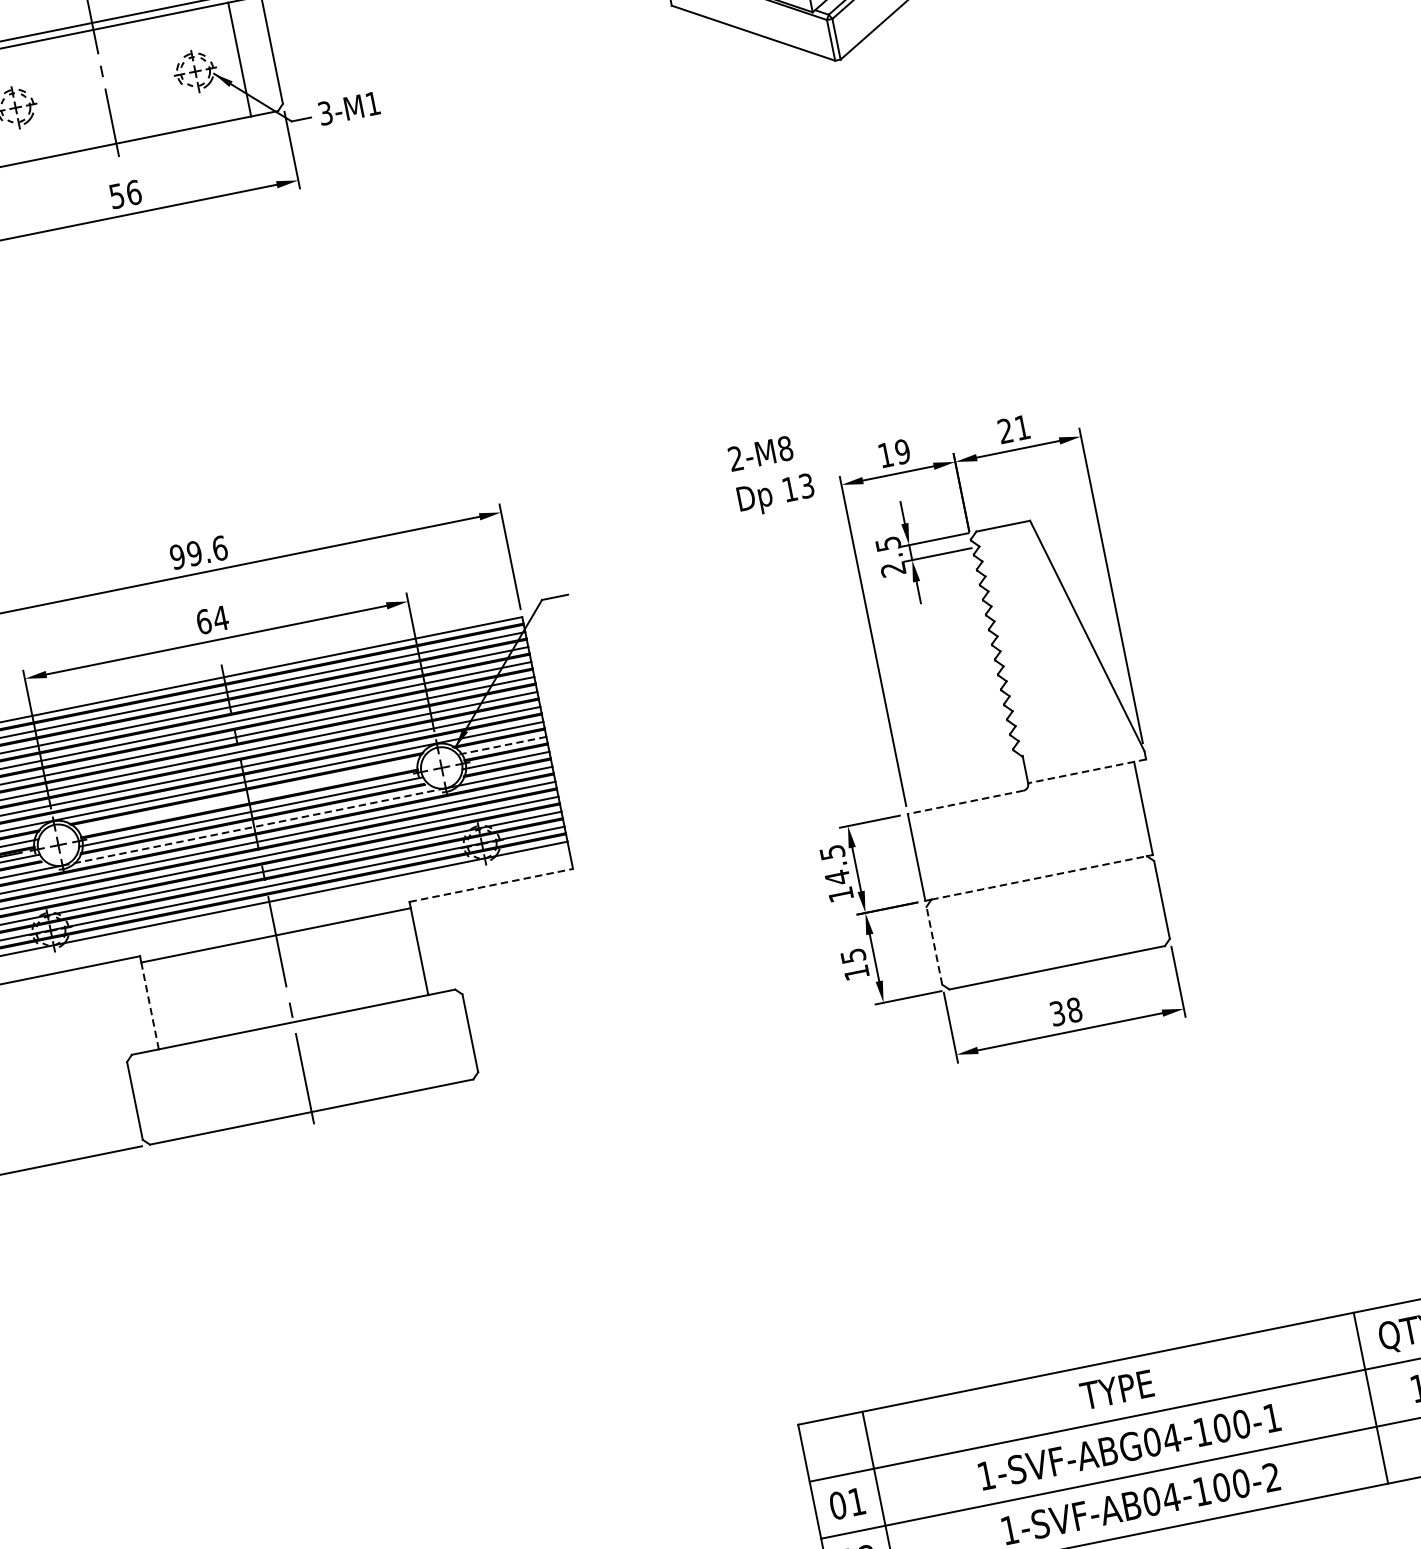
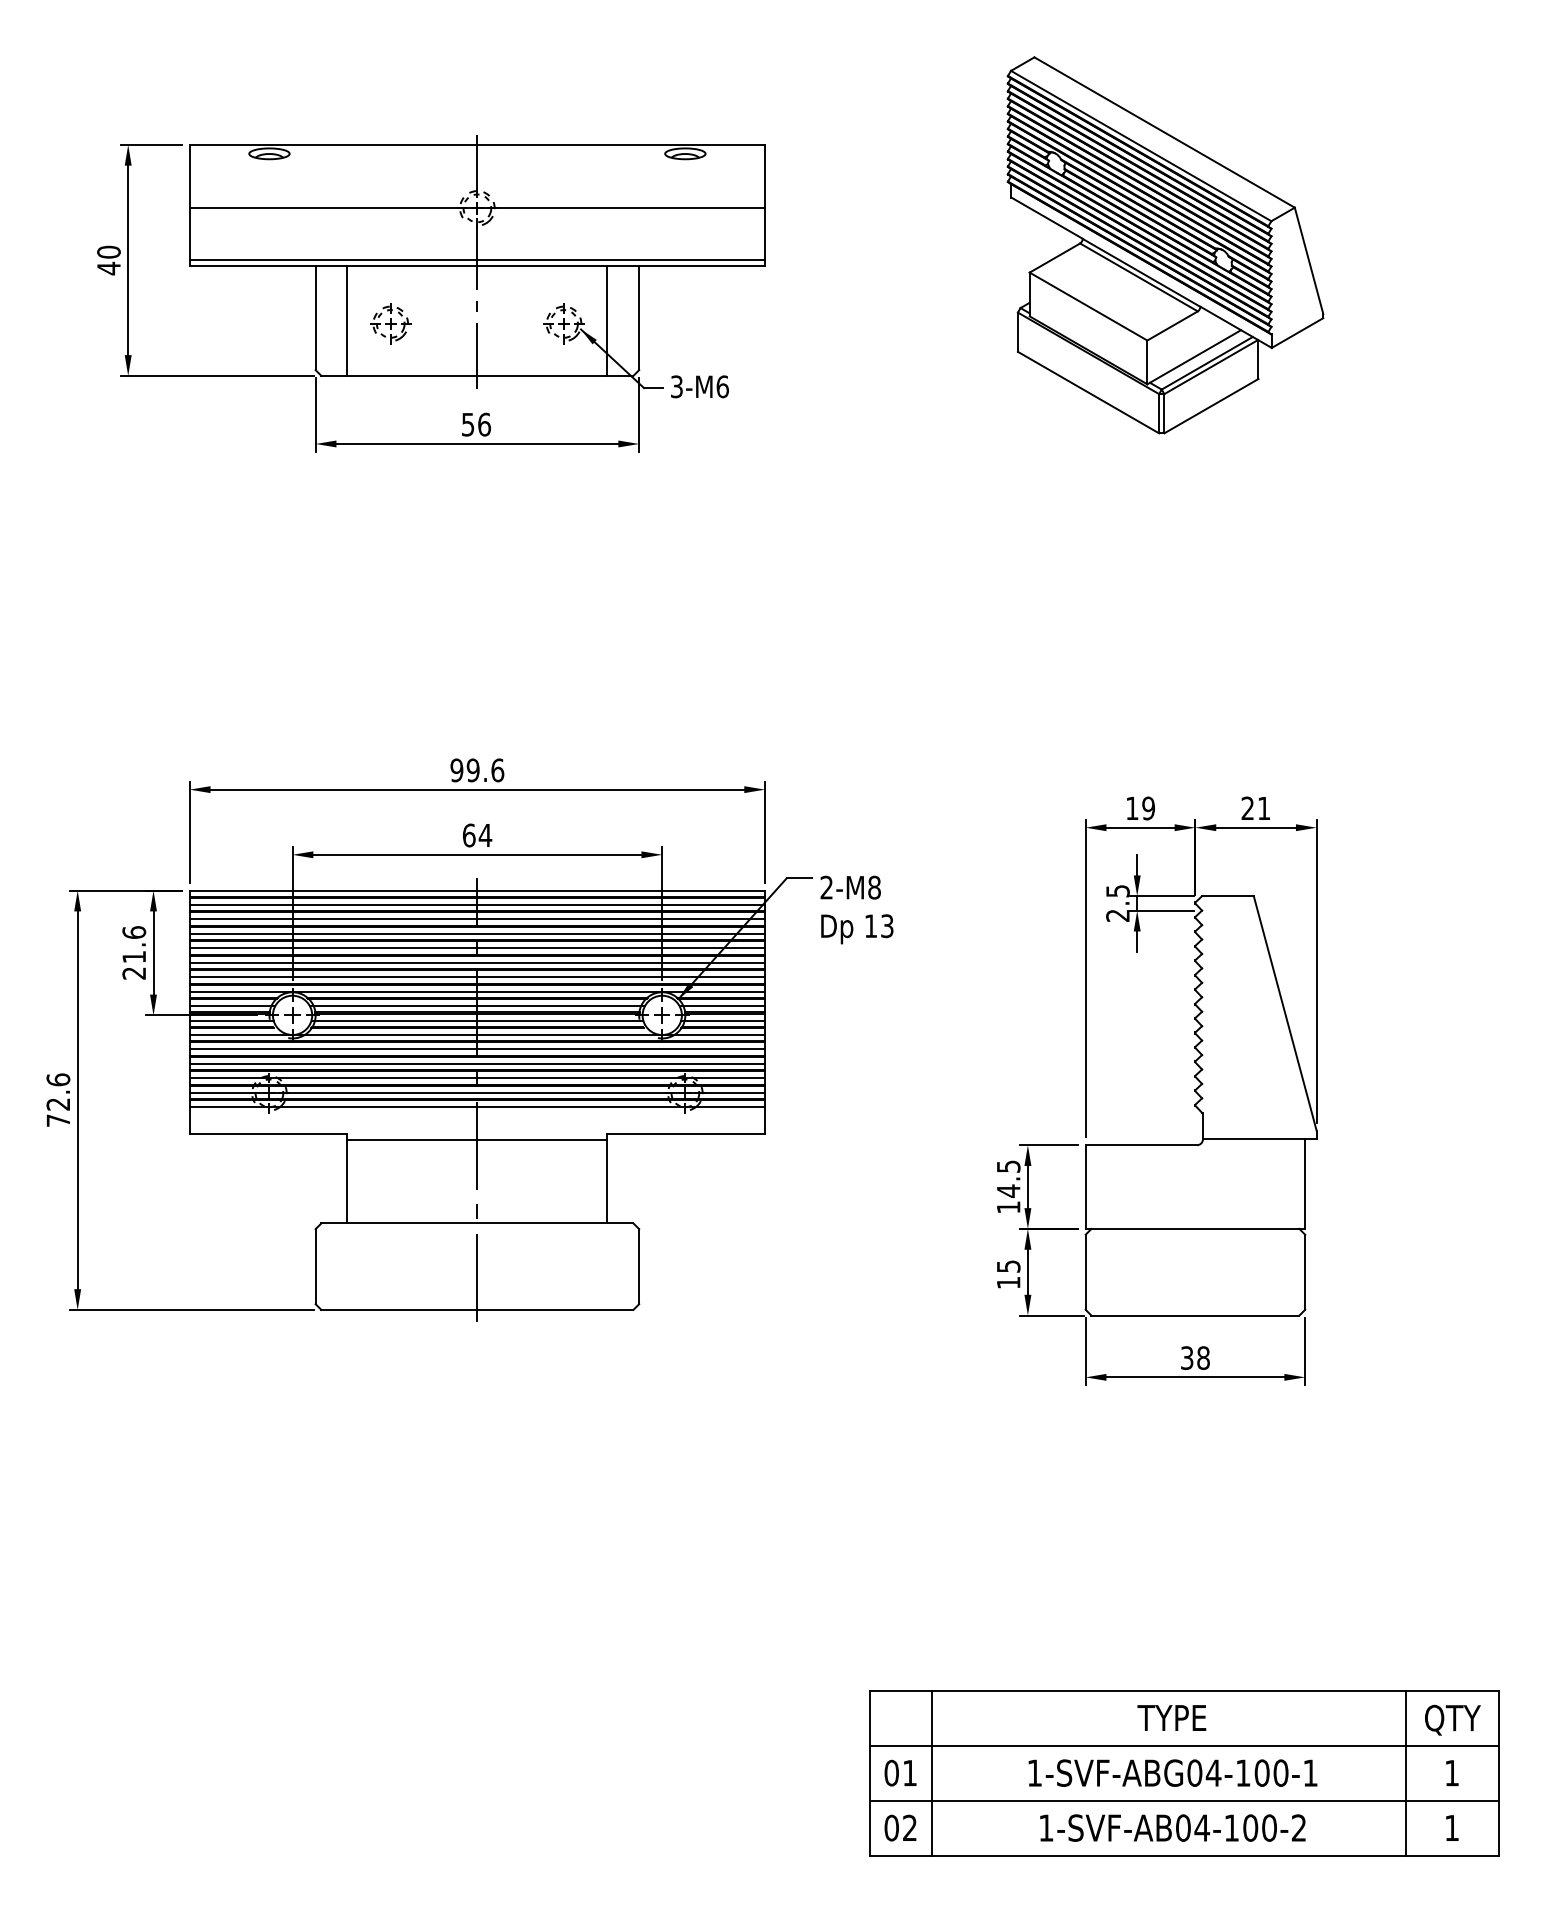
text: (372, 103) -> (722, 386), 3-M1 -> 3-M6
text: (771, 475) -> (856, 909), moved
line: (502, 746) -> (722, 1006), dashed -> solid
line: (1086, 771) -> (1259, 1139), dashed -> solid
line: (247, 797) -> (476, 1006), added
line: (965, 802) -> (1141, 1145), dashed -> solid
line: (254, 827) -> (477, 1035), dashed -> solid
line: (1039, 877) -> (1195, 1228), dashed -> solid
line: (491, 885) -> (686, 1133), dashed -> solid
line: (934, 946) -> (1085, 1272), dashed -> solid
line: (150, 1006) -> (347, 1181), dashed -> solid

